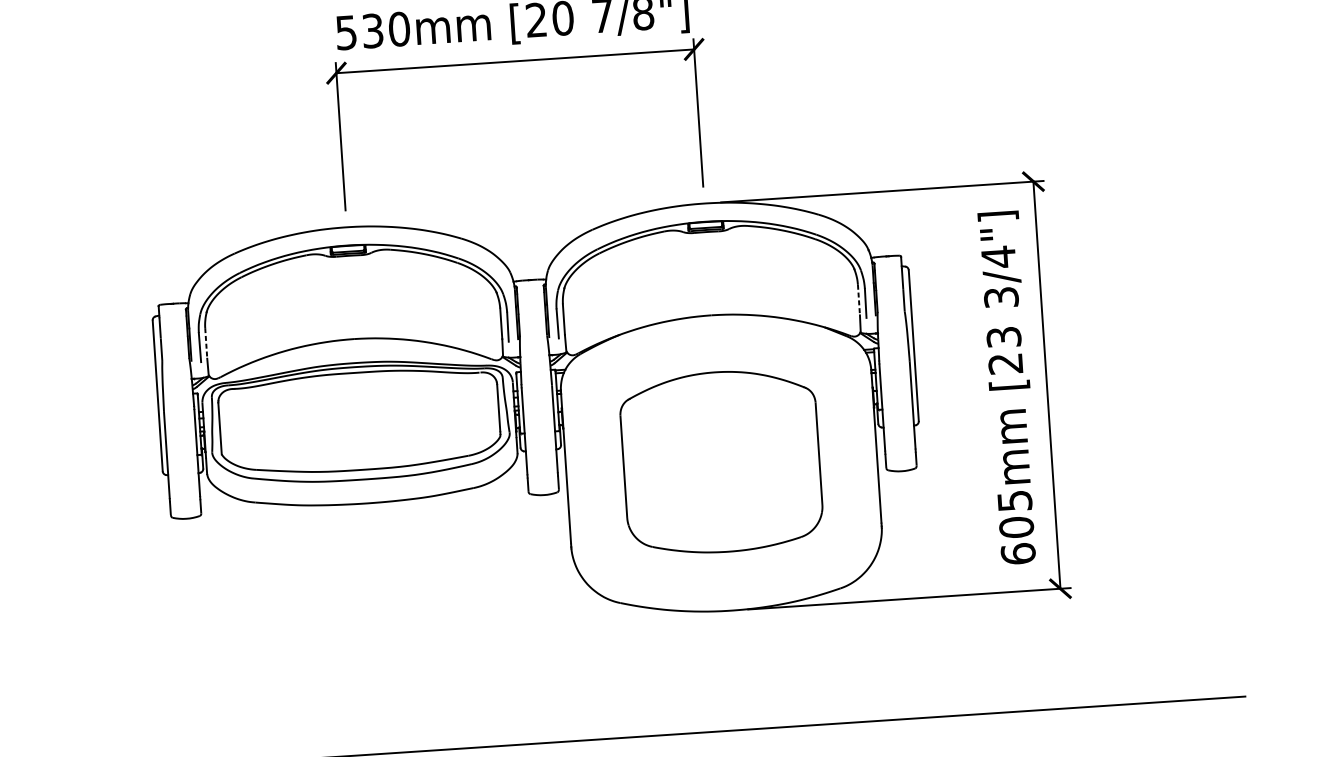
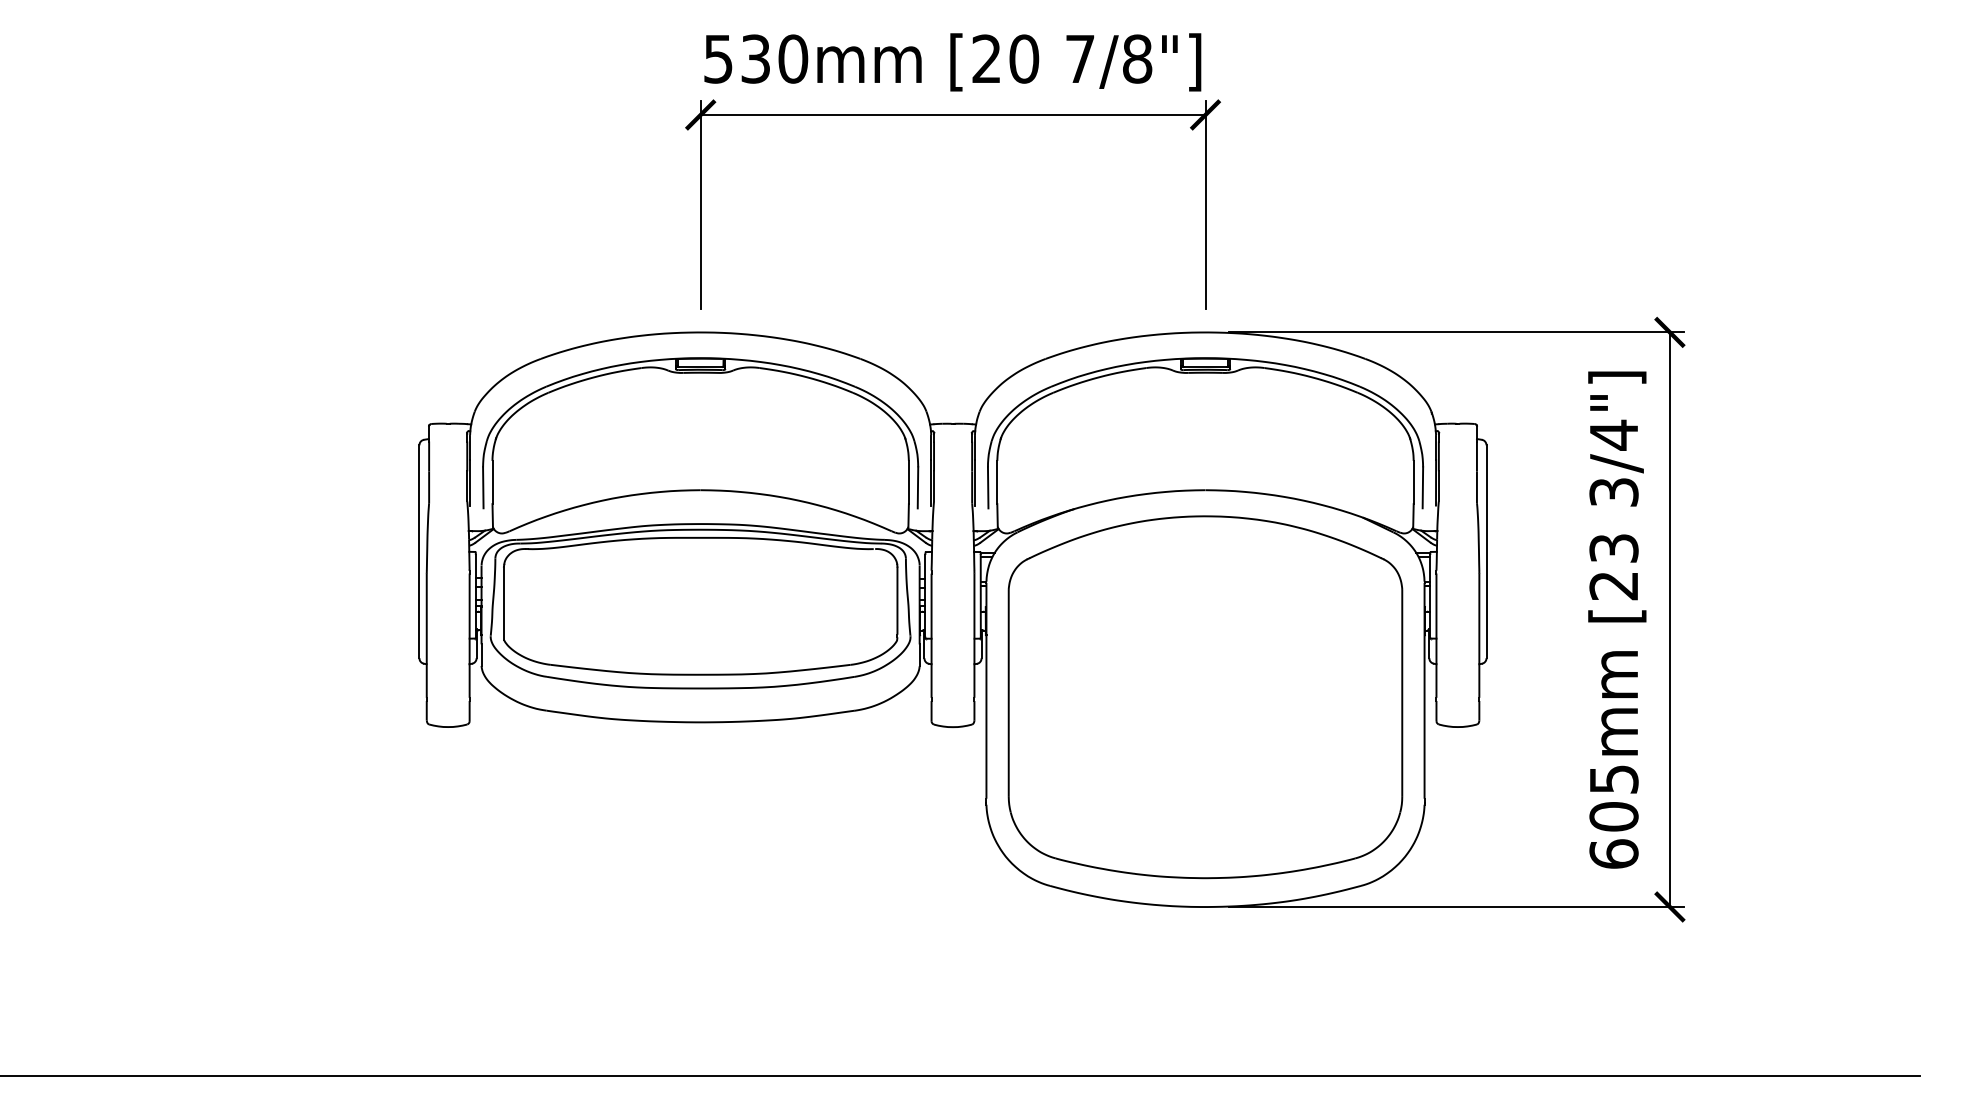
line: (858, 300) -> (1413, 482), dashed -> solid
line: (206, 343) -> (492, 482), dashed -> solid
part: (721, 462) -> (1205, 697), size x1.43

